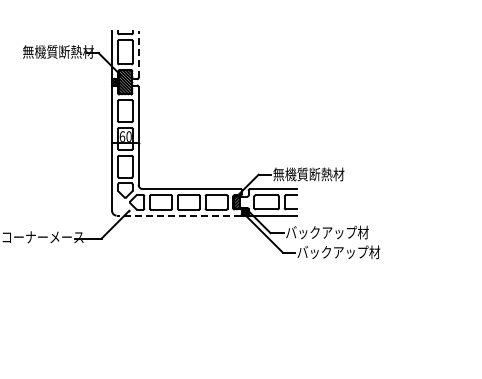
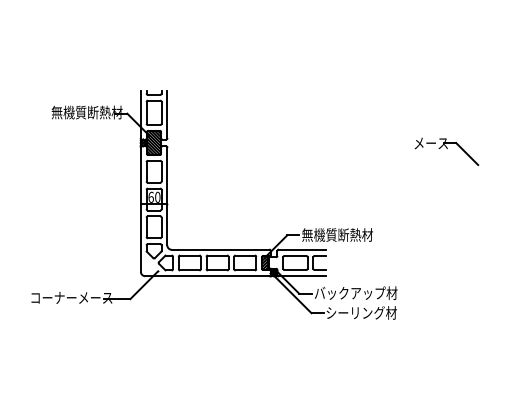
line: (138, 53) -> (167, 114), dashed -> solid
part: (417, 90) -> (446, 151), added
line: (178, 215) -> (207, 276), dashed -> solid
text: (338, 251) -> (367, 312), バックアップ材 -> シーリング材

